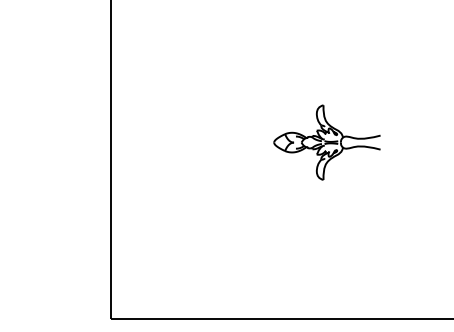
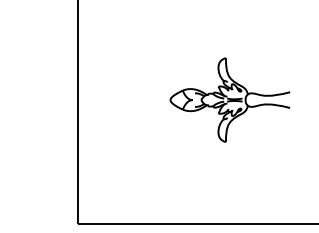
part: (326, 141) -> (229, 99), size x1.6

